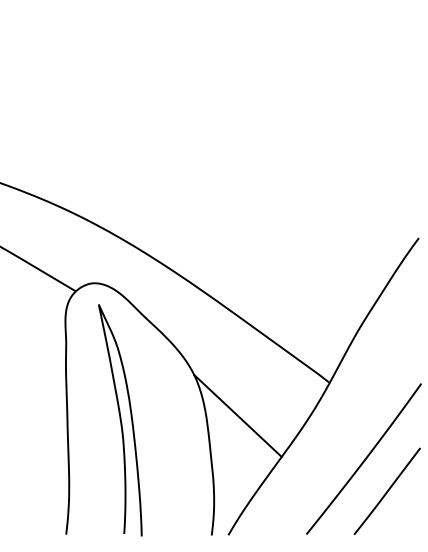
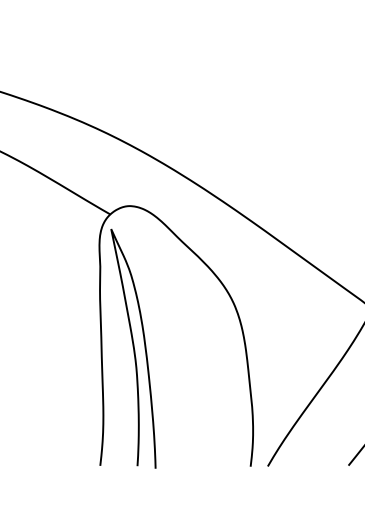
line: (237, 415) -> (277, 342), removed
curve: (120, 420) -> (133, 348), moved

